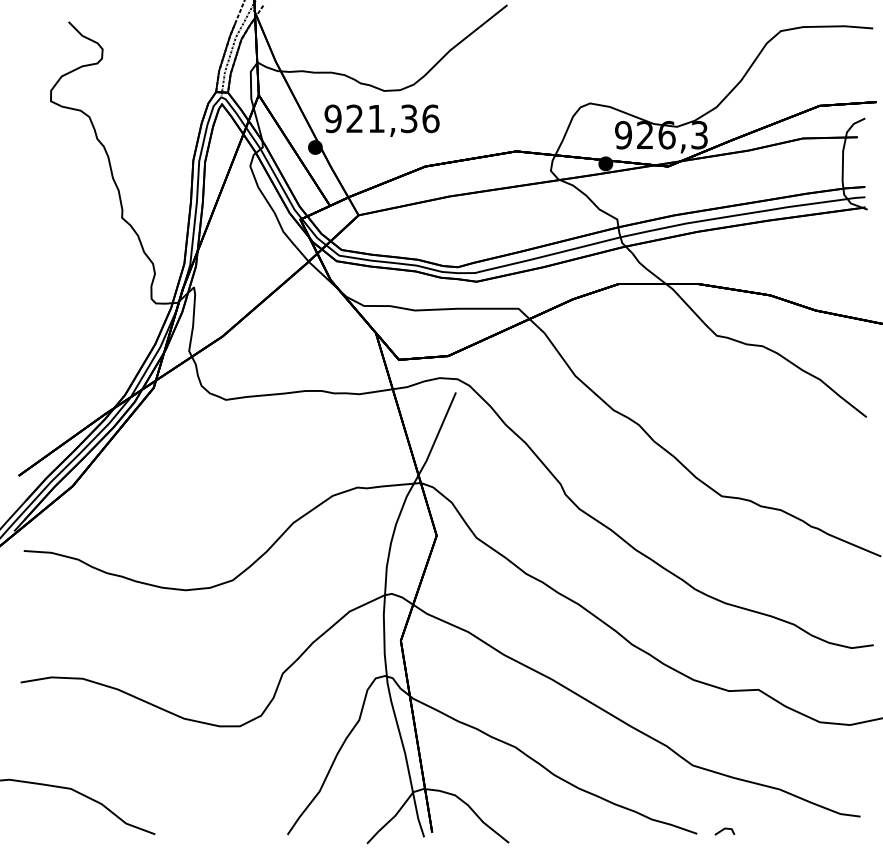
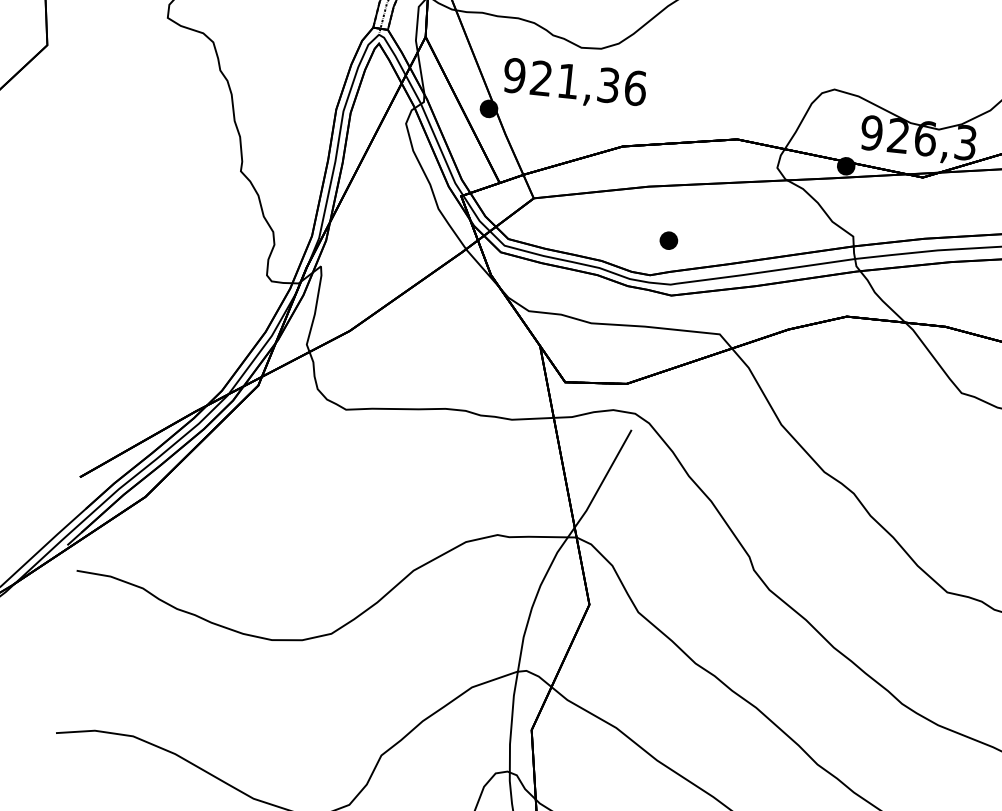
part: (469, 237) -> (668, 239), added

